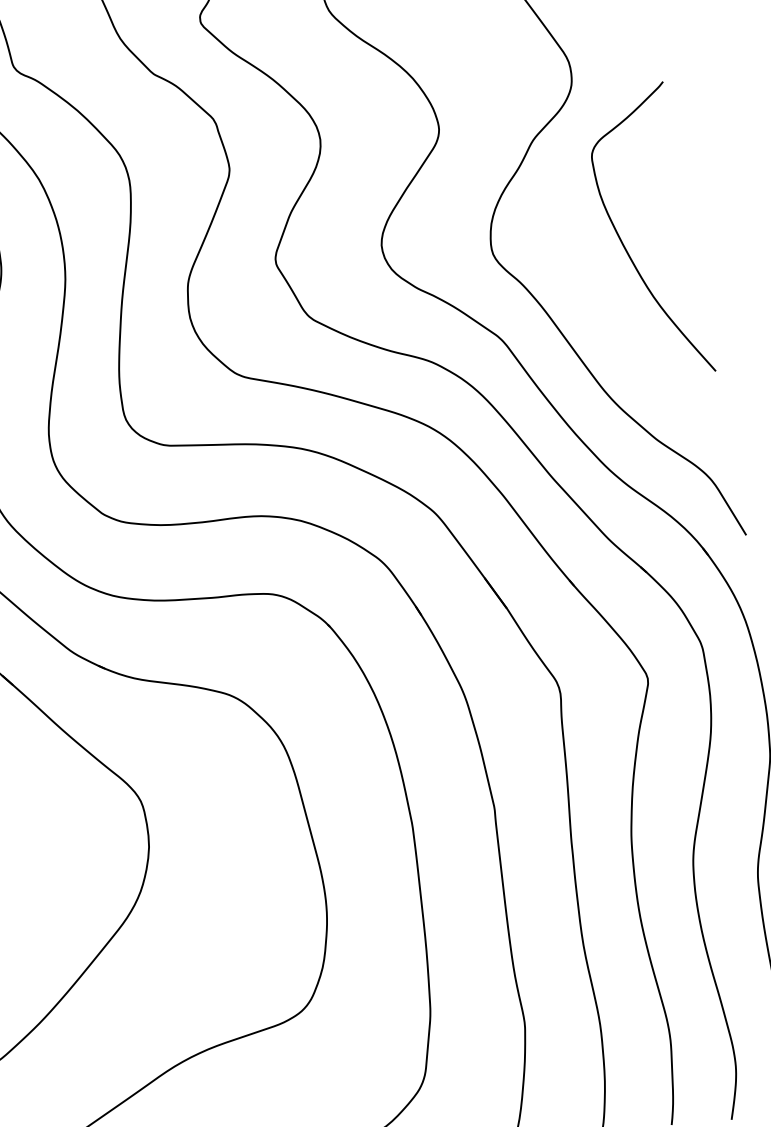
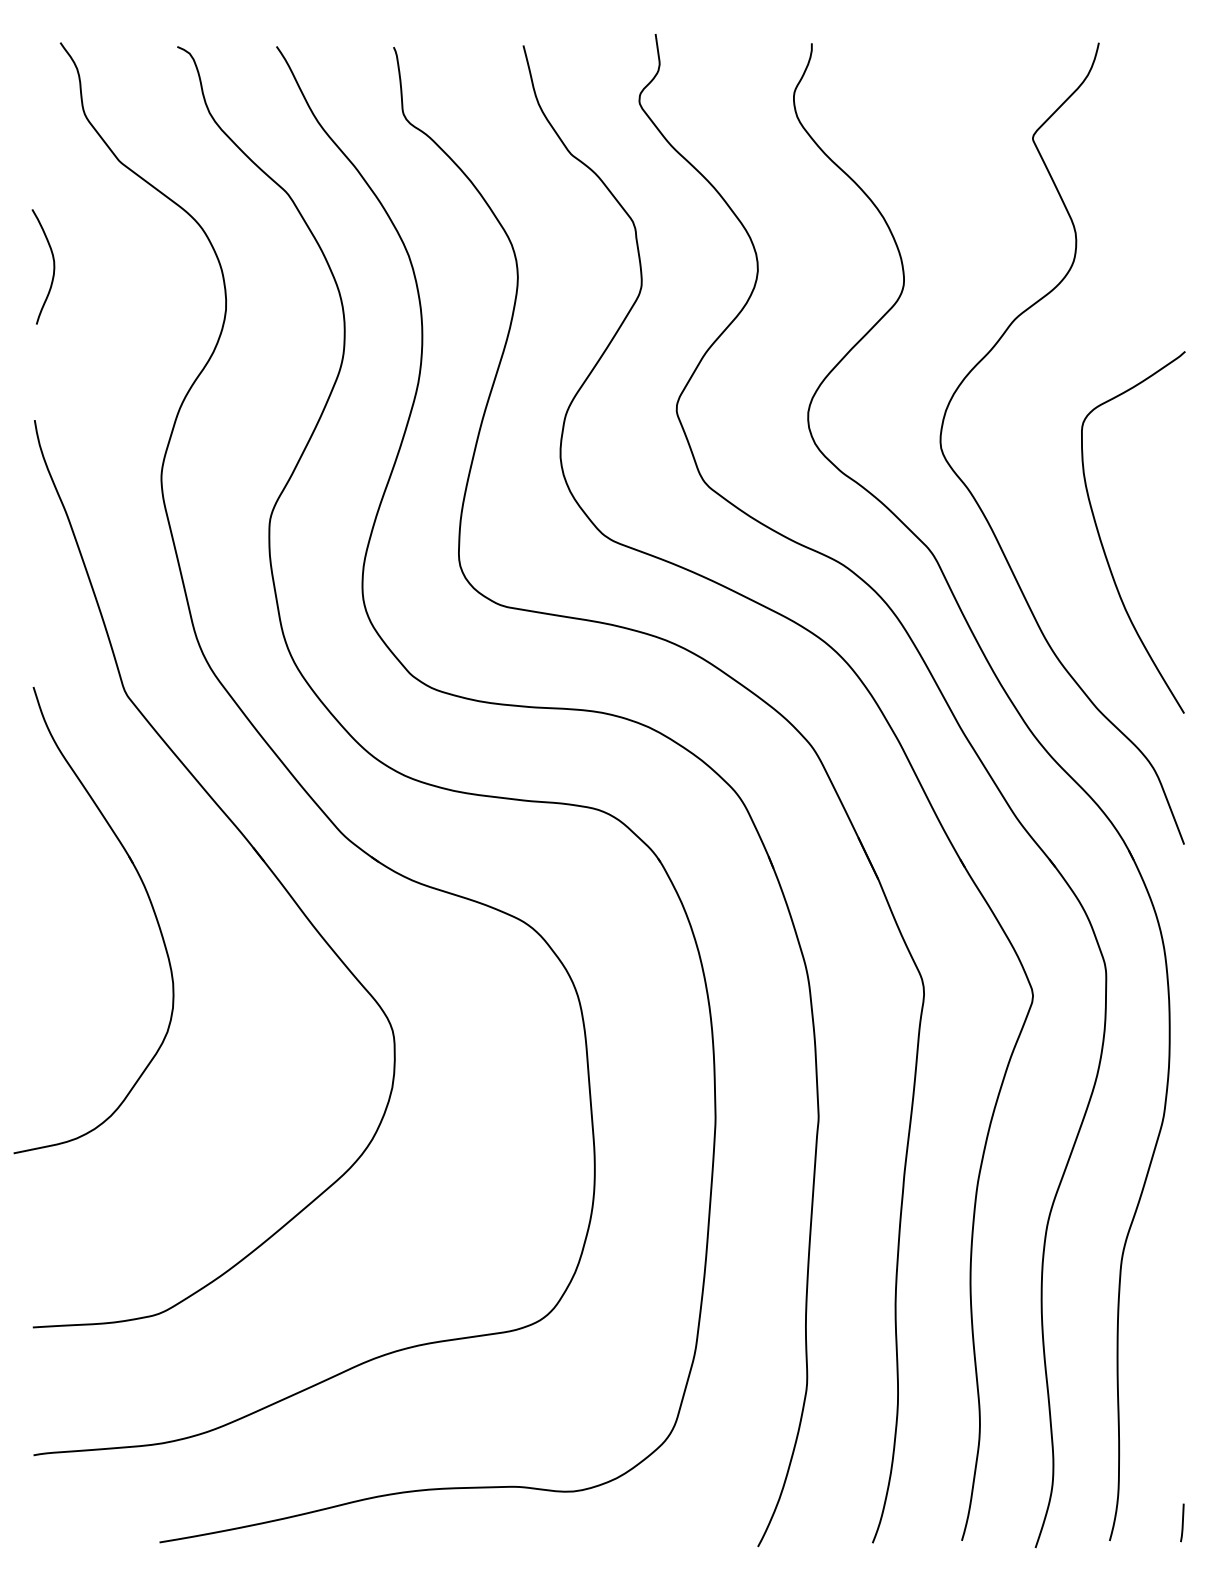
curve: (625, 246) -> (1102, 542), moved

